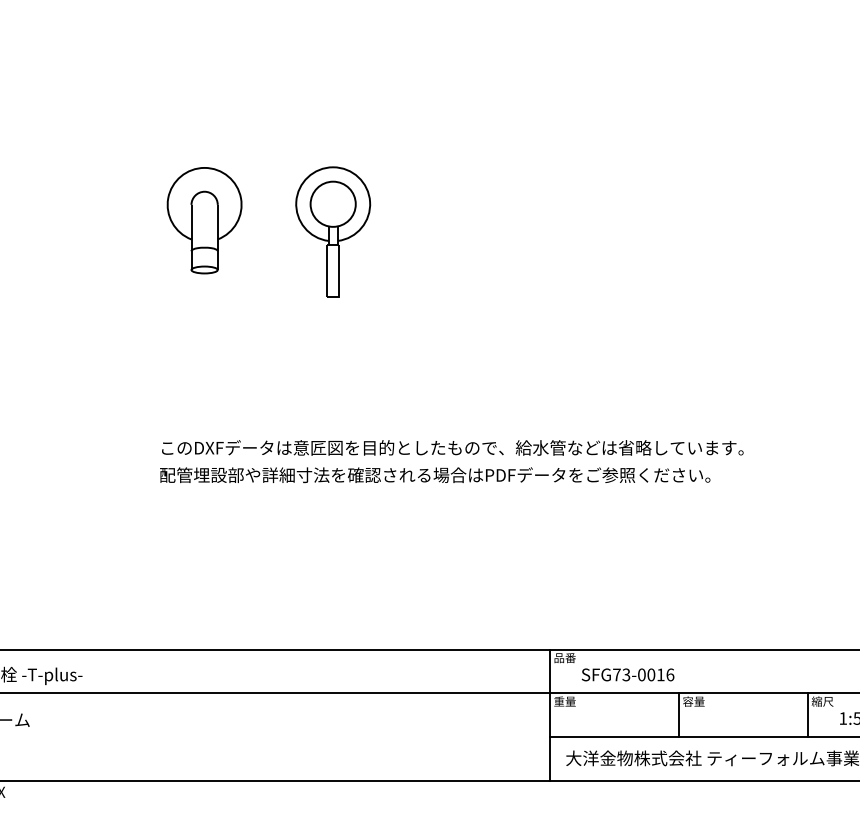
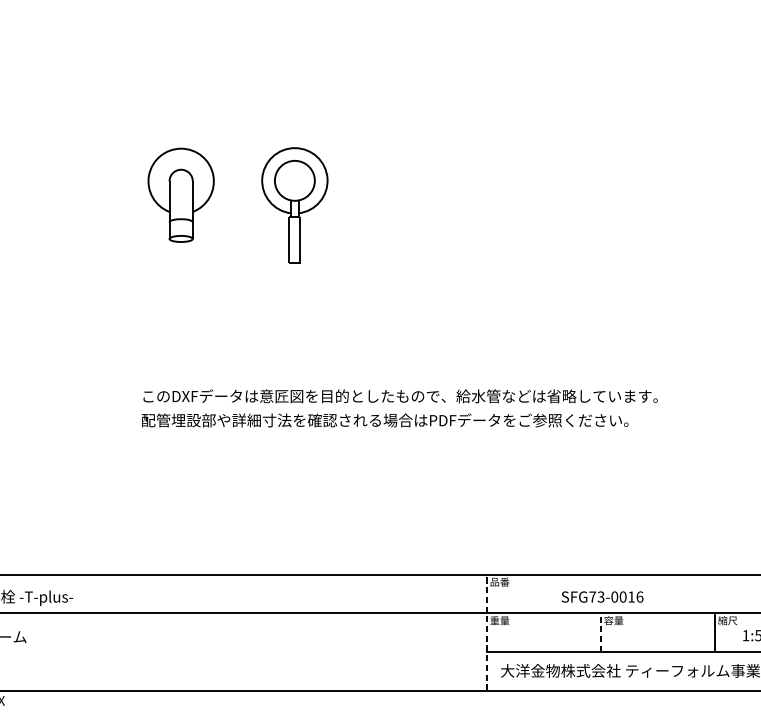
text: (627, 674) -> (602, 596), moved
line: (549, 714) -> (486, 632), solid -> dashed
line: (678, 715) -> (600, 632), solid -> dashed

